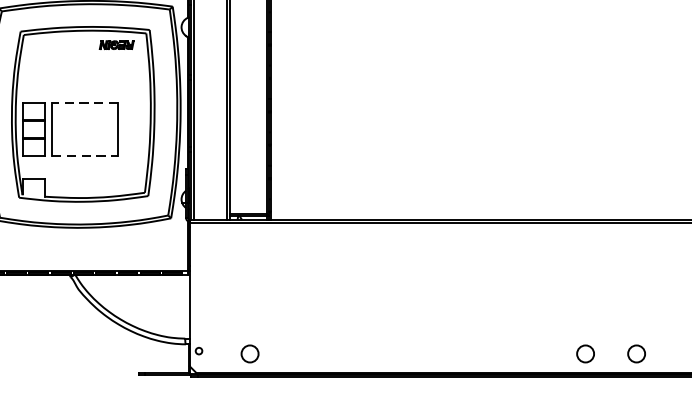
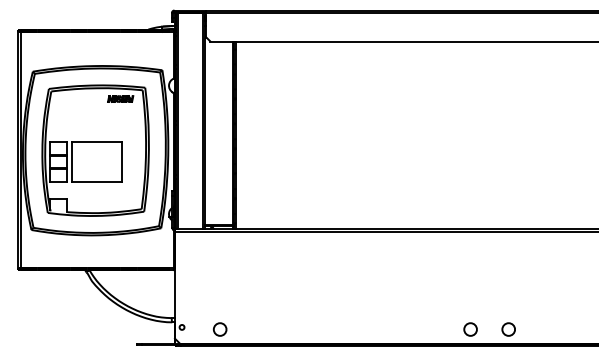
line: (85, 103) -> (97, 142), dashed -> solid
line: (85, 155) -> (97, 181), dashed -> solid

